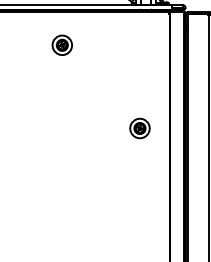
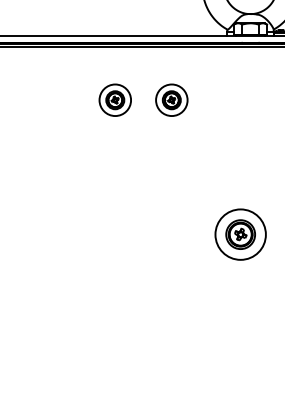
part: (96, 44) -> (170, 98), added
part: (139, 128) -> (239, 234), size x1.6

